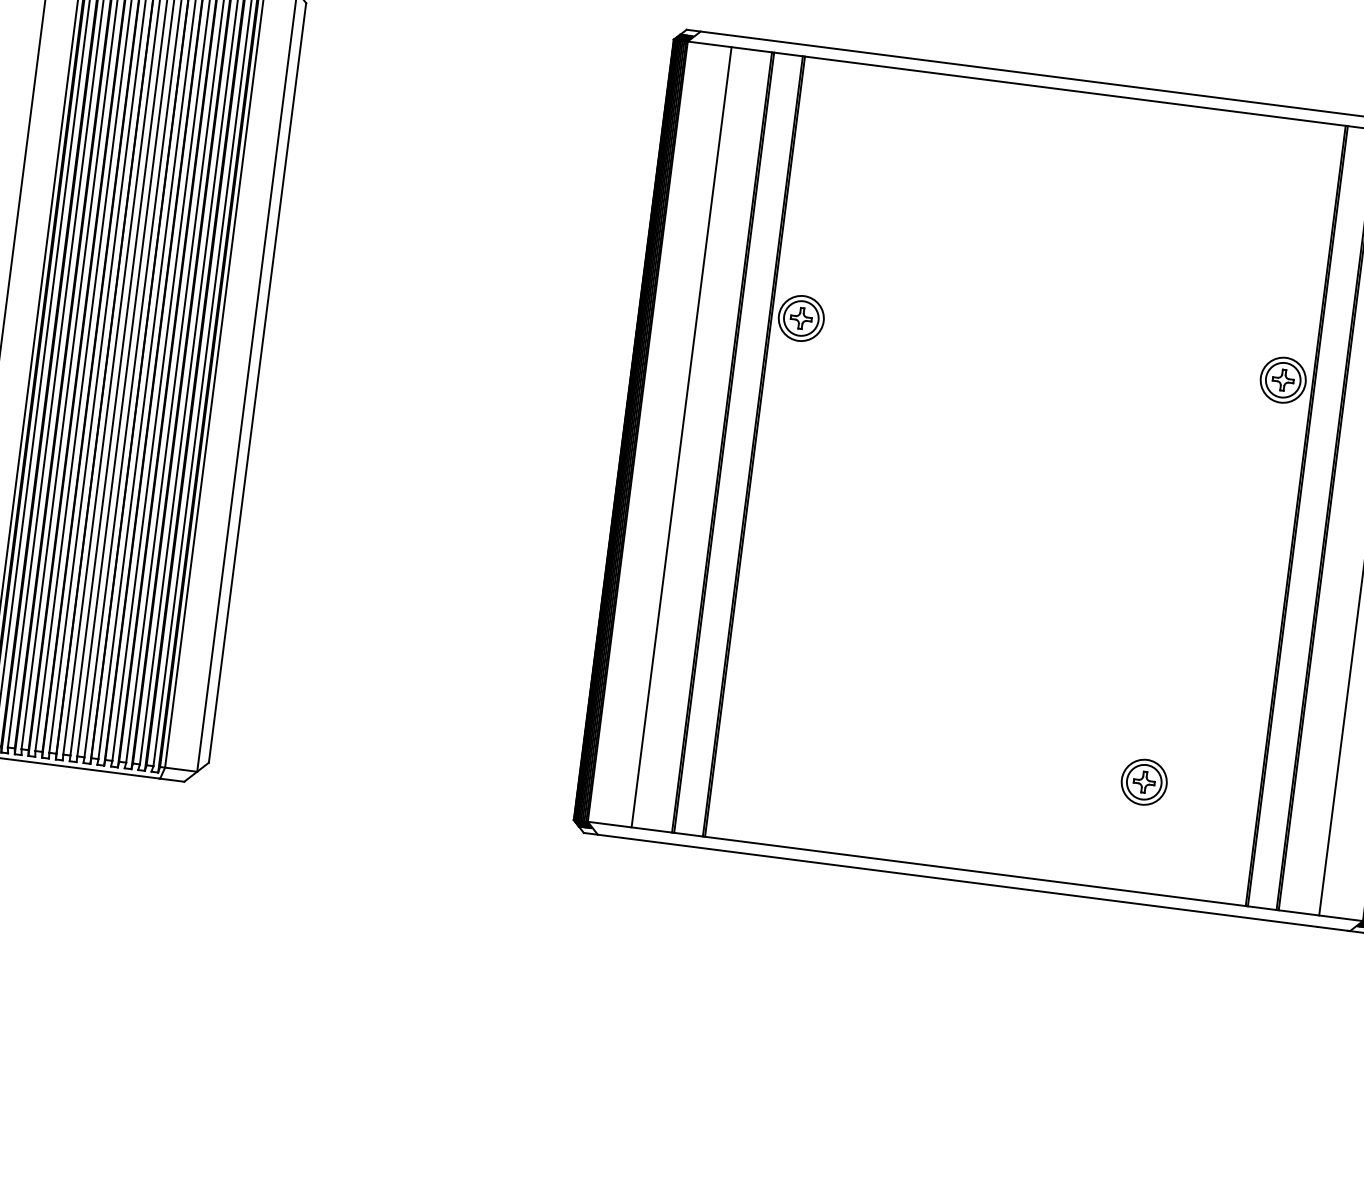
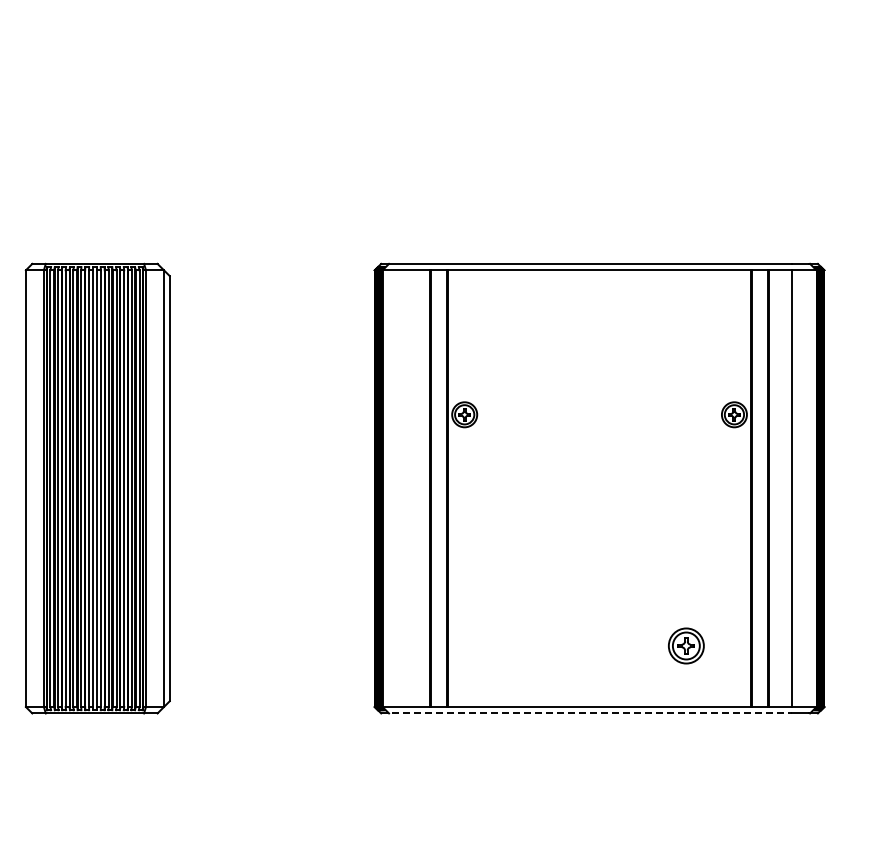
line: (682, 437) -> (407, 488), removed
part: (1143, 781) -> (685, 645), size x1.4
line: (952, 880) -> (587, 713), solid -> dashed

